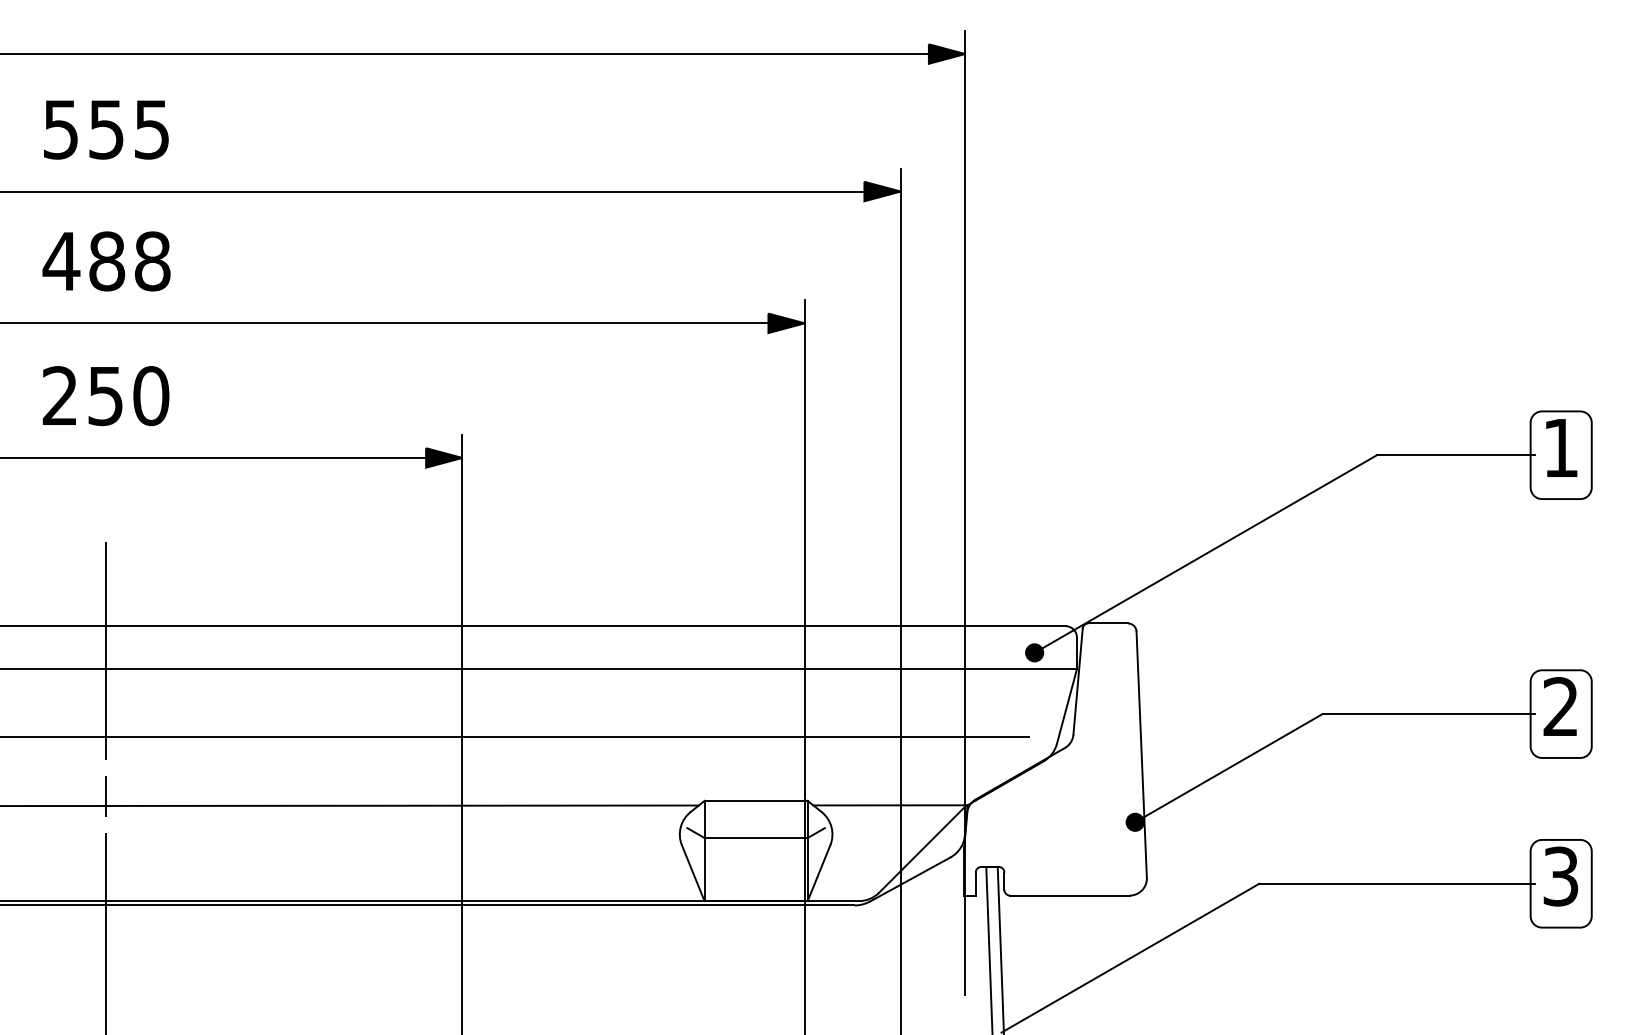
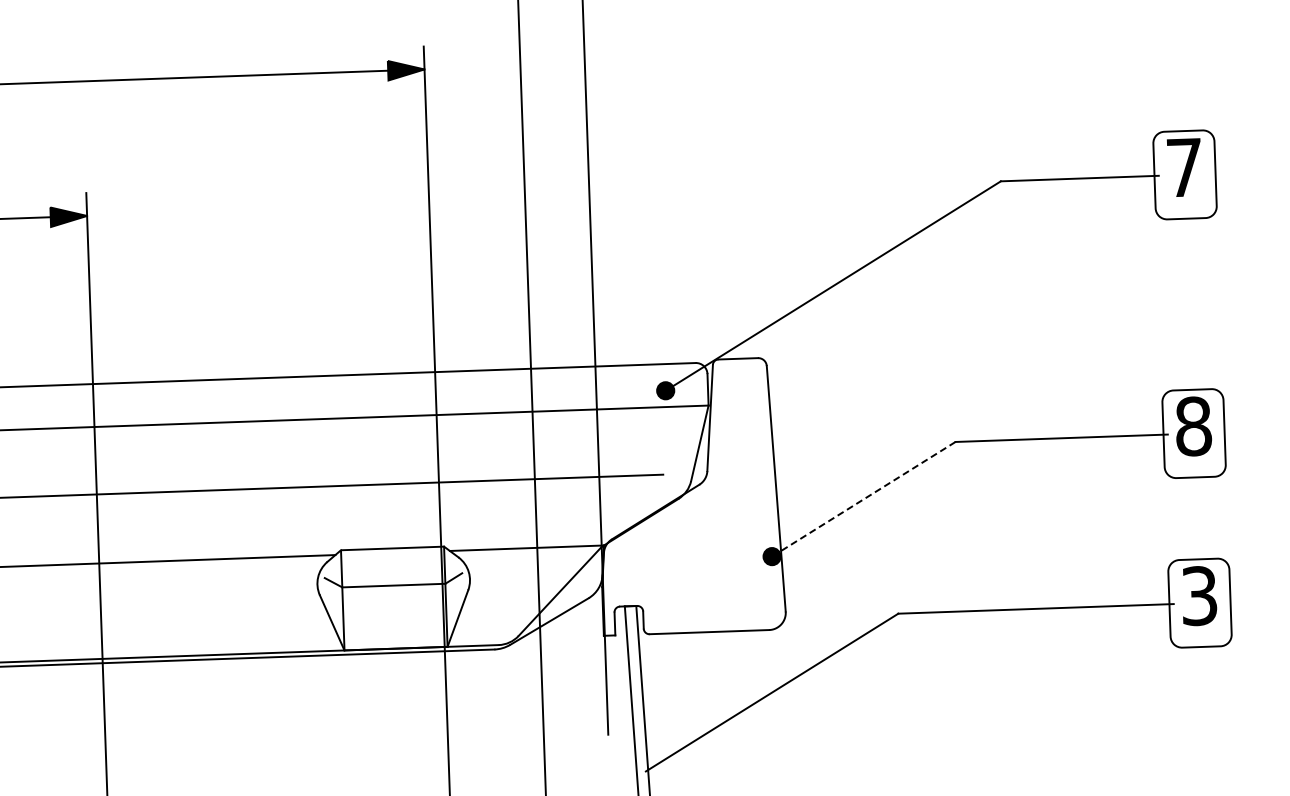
text: (1560, 447) -> (1184, 167), 1 -> 7
text: (1560, 706) -> (1193, 426), 2 -> 8
line: (1228, 768) -> (863, 499), solid -> dashed

